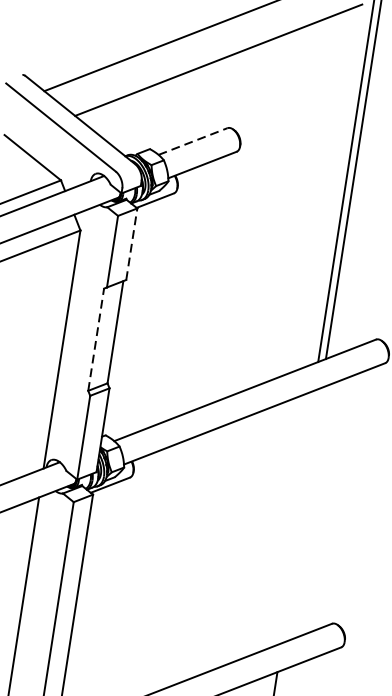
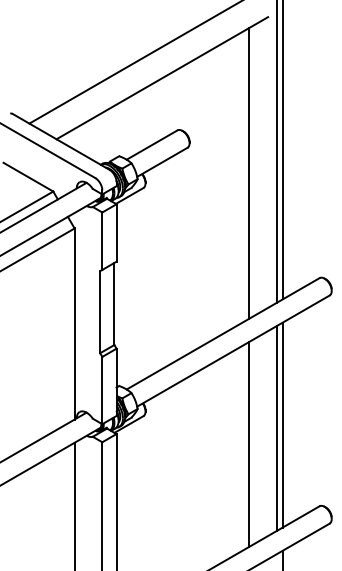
line: (193, 140) -> (152, 144), dashed -> solid
line: (307, 195) -> (248, 173), added
line: (131, 244) -> (116, 233), dashed -> solid
line: (96, 338) -> (100, 311), dashed -> solid
line: (301, 514) -> (282, 424), added
line: (293, 517) -> (276, 427), added
line: (255, 533) -> (248, 444), added

